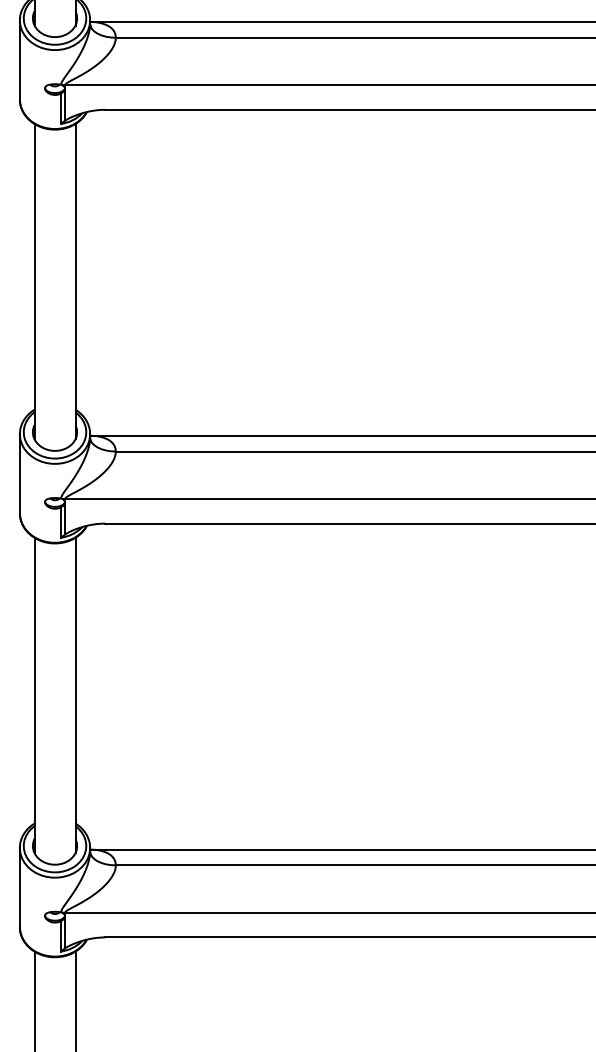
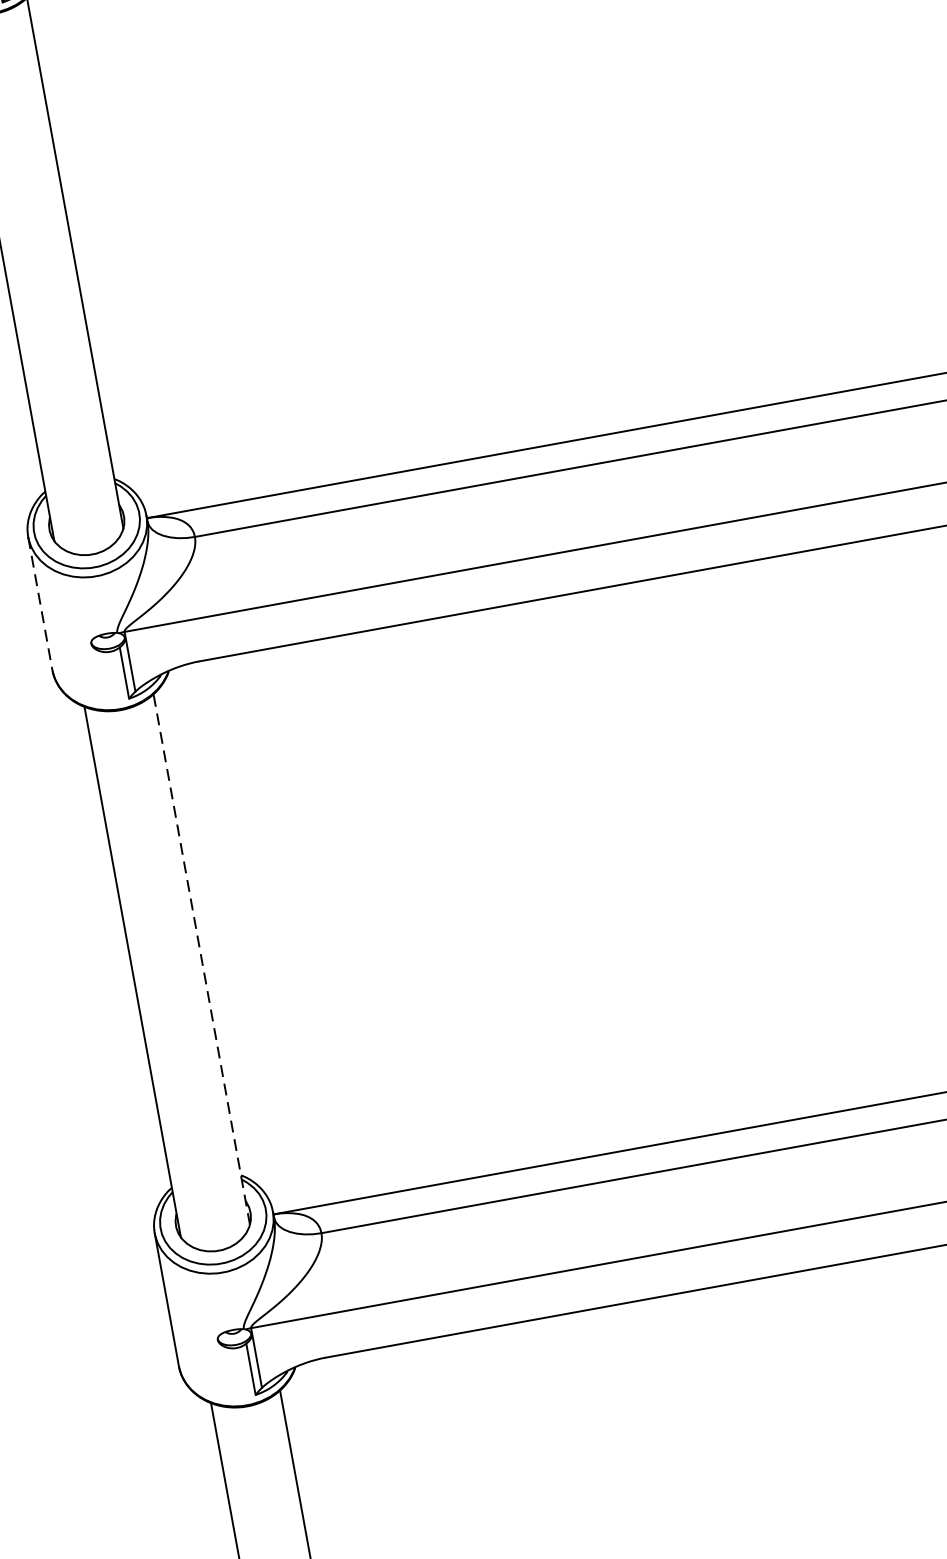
line: (19, 474) -> (39, 605), solid -> dashed
line: (75, 695) -> (201, 959), solid -> dashed

